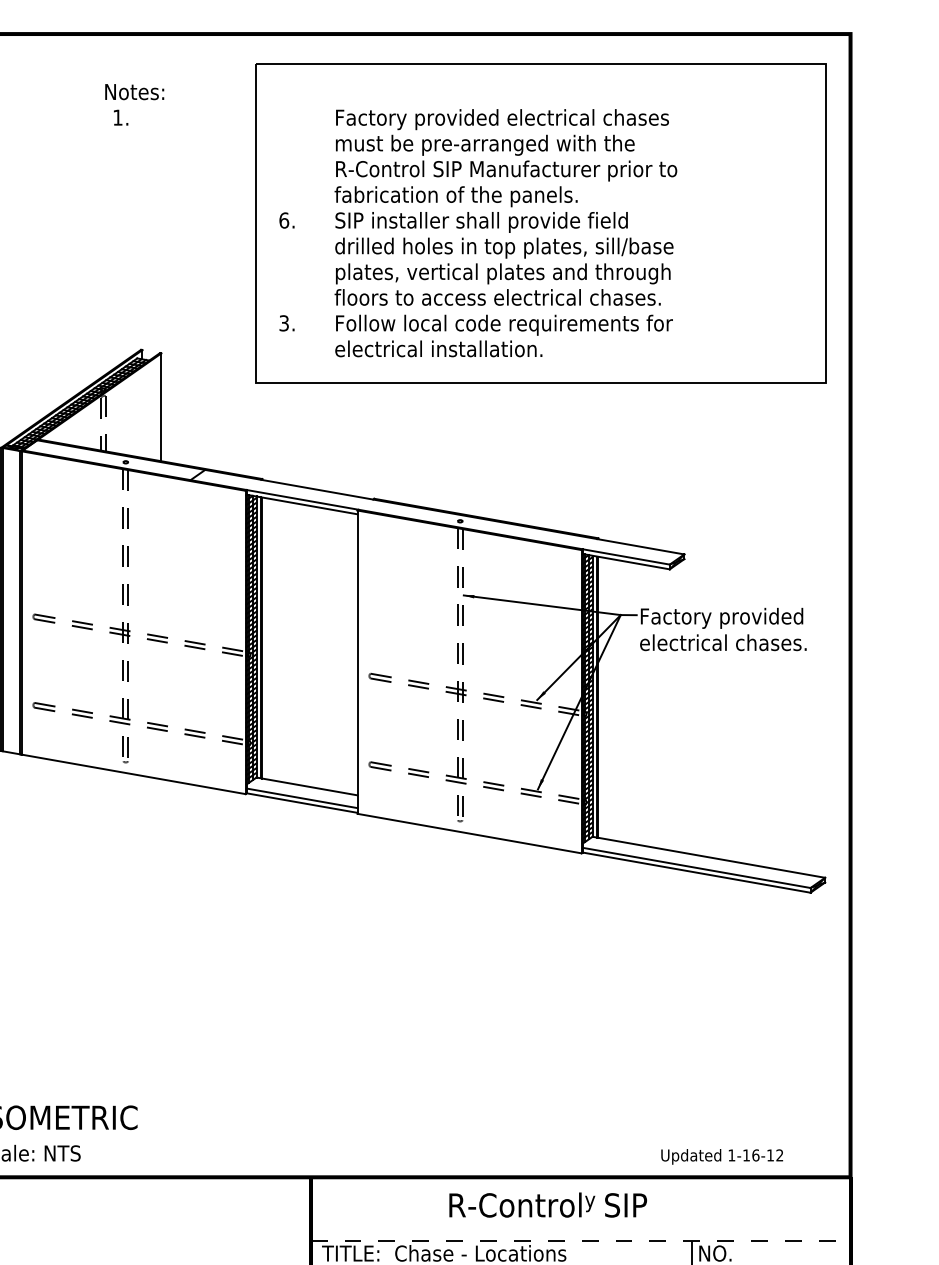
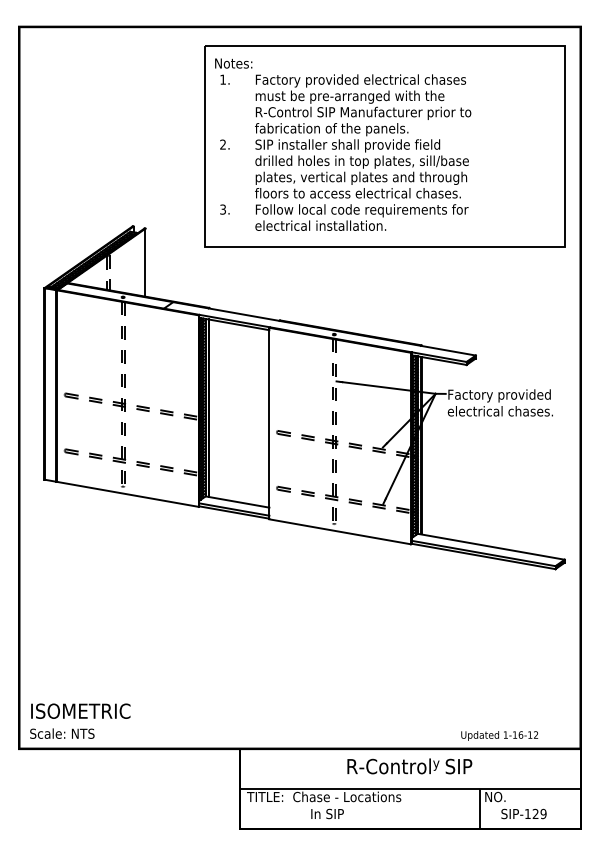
text: (134, 104) -> (233, 71), moved
text: (284, 220) -> (223, 144), 6. -> 2.
text: (547, 1205) -> (409, 766), moved
line: (580, 1240) -> (410, 788), dashed -> solid

